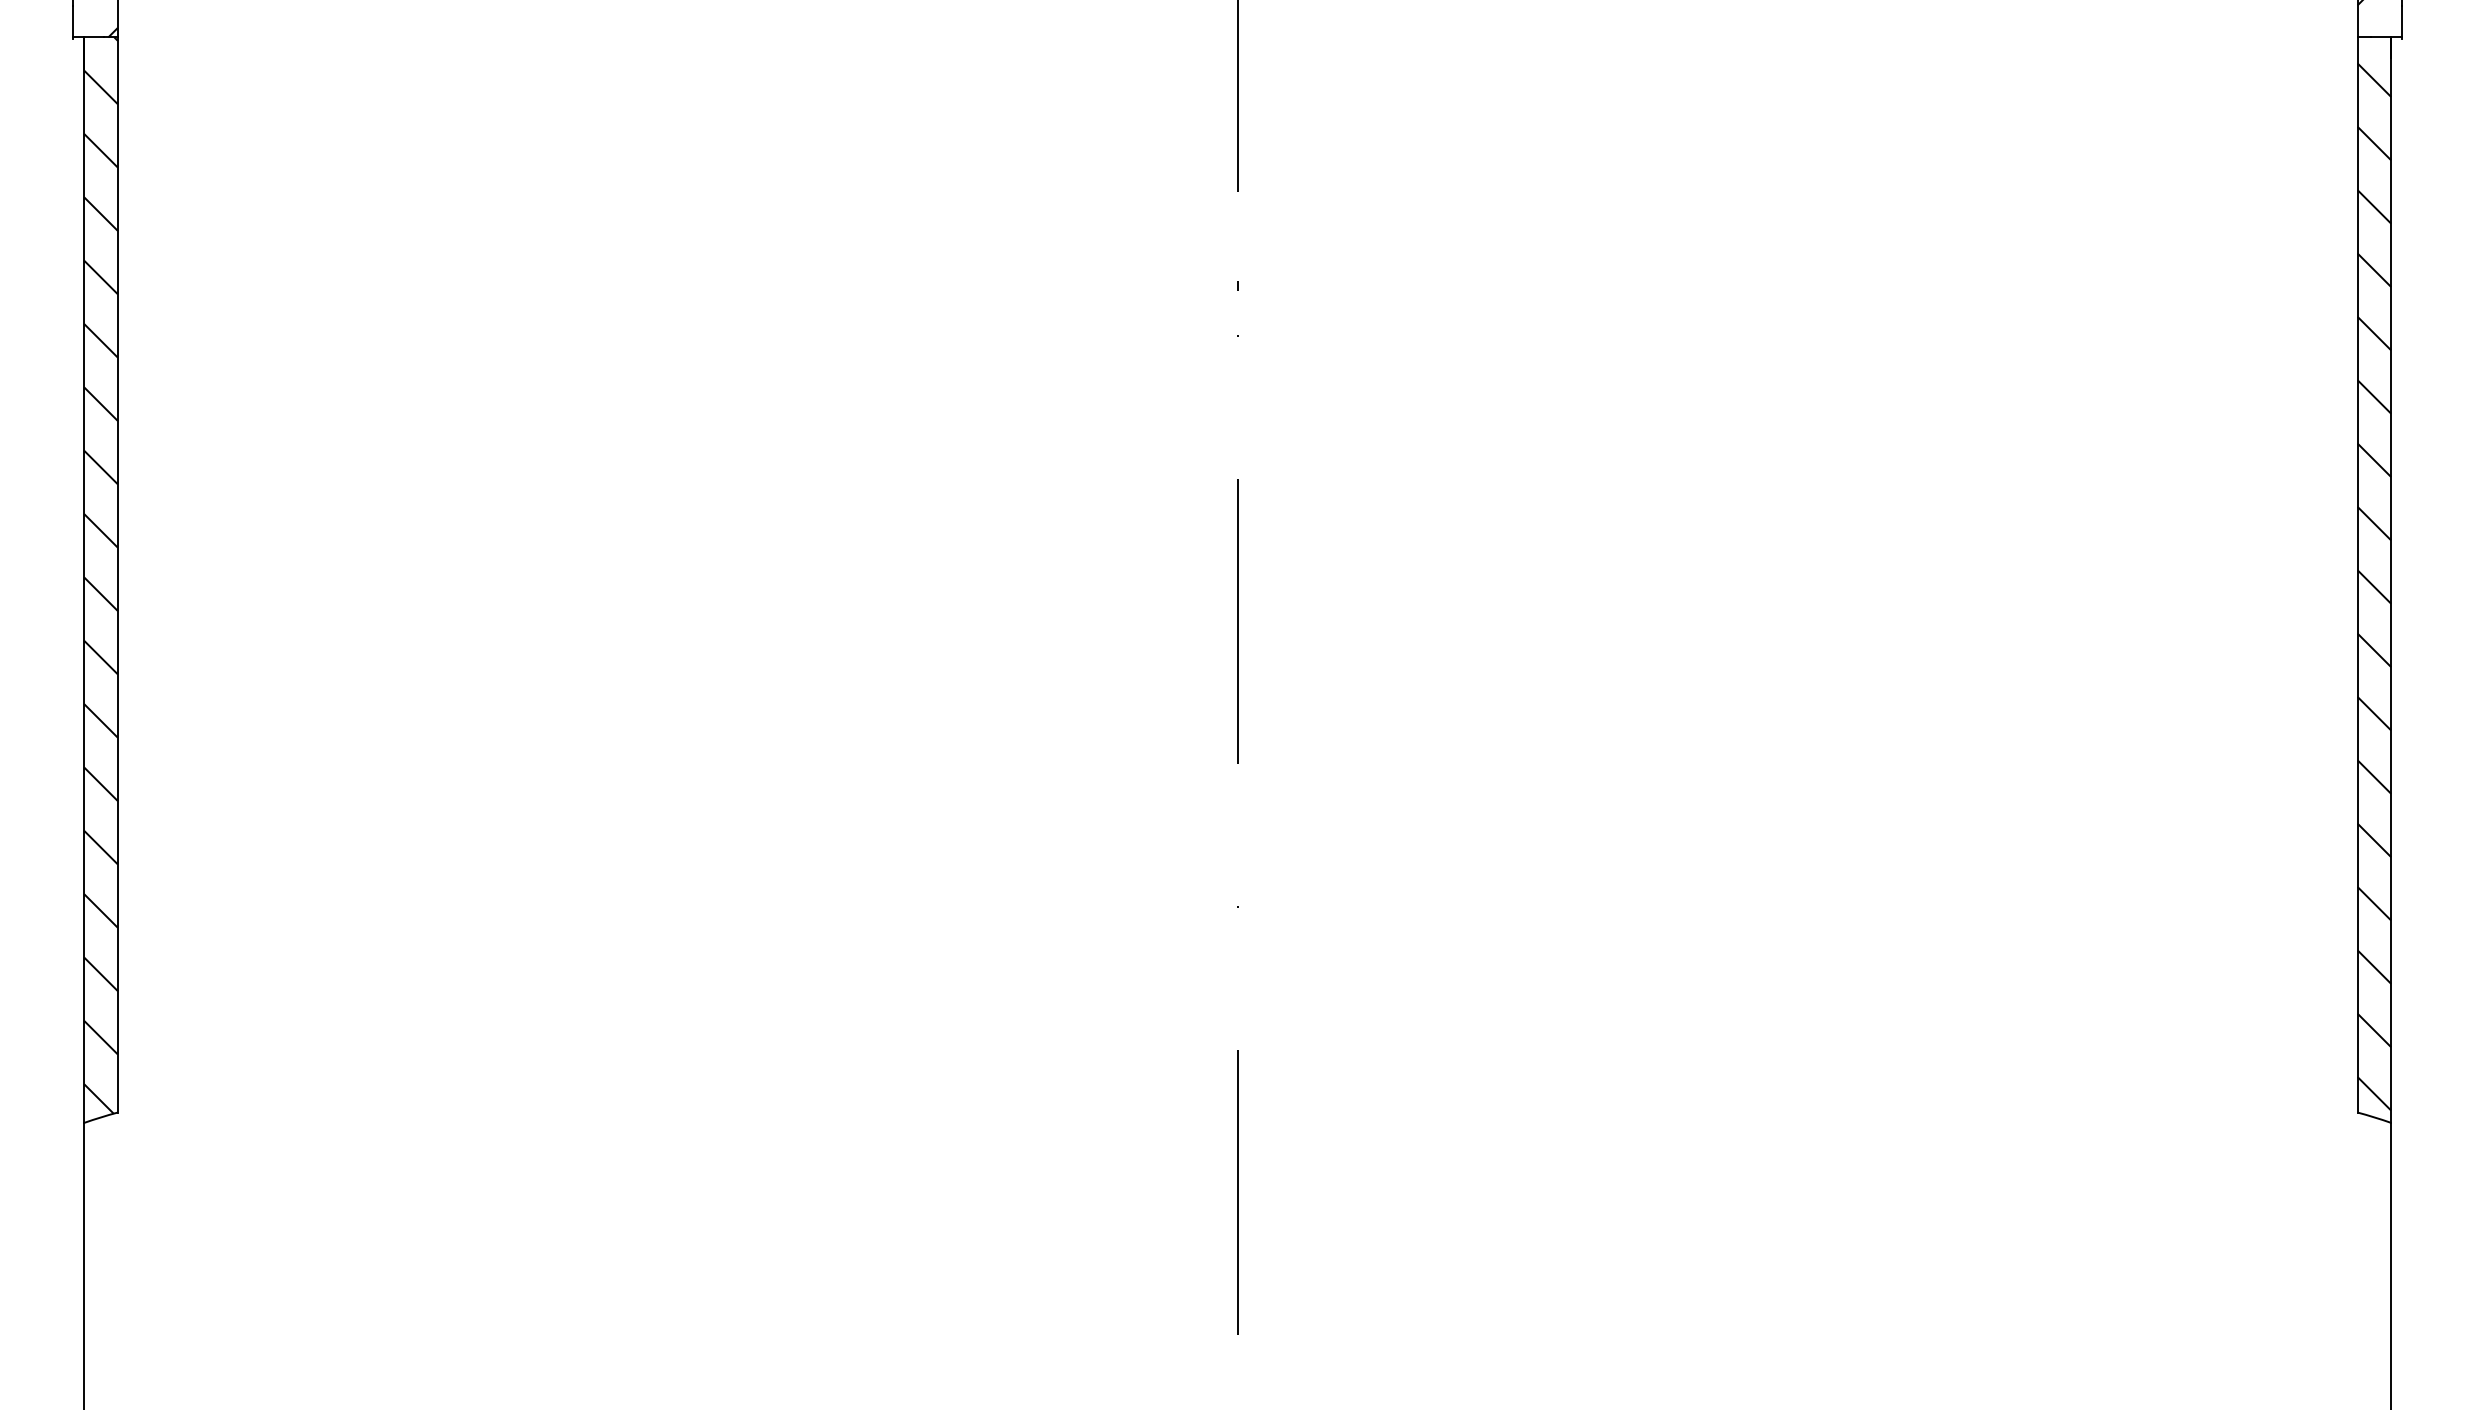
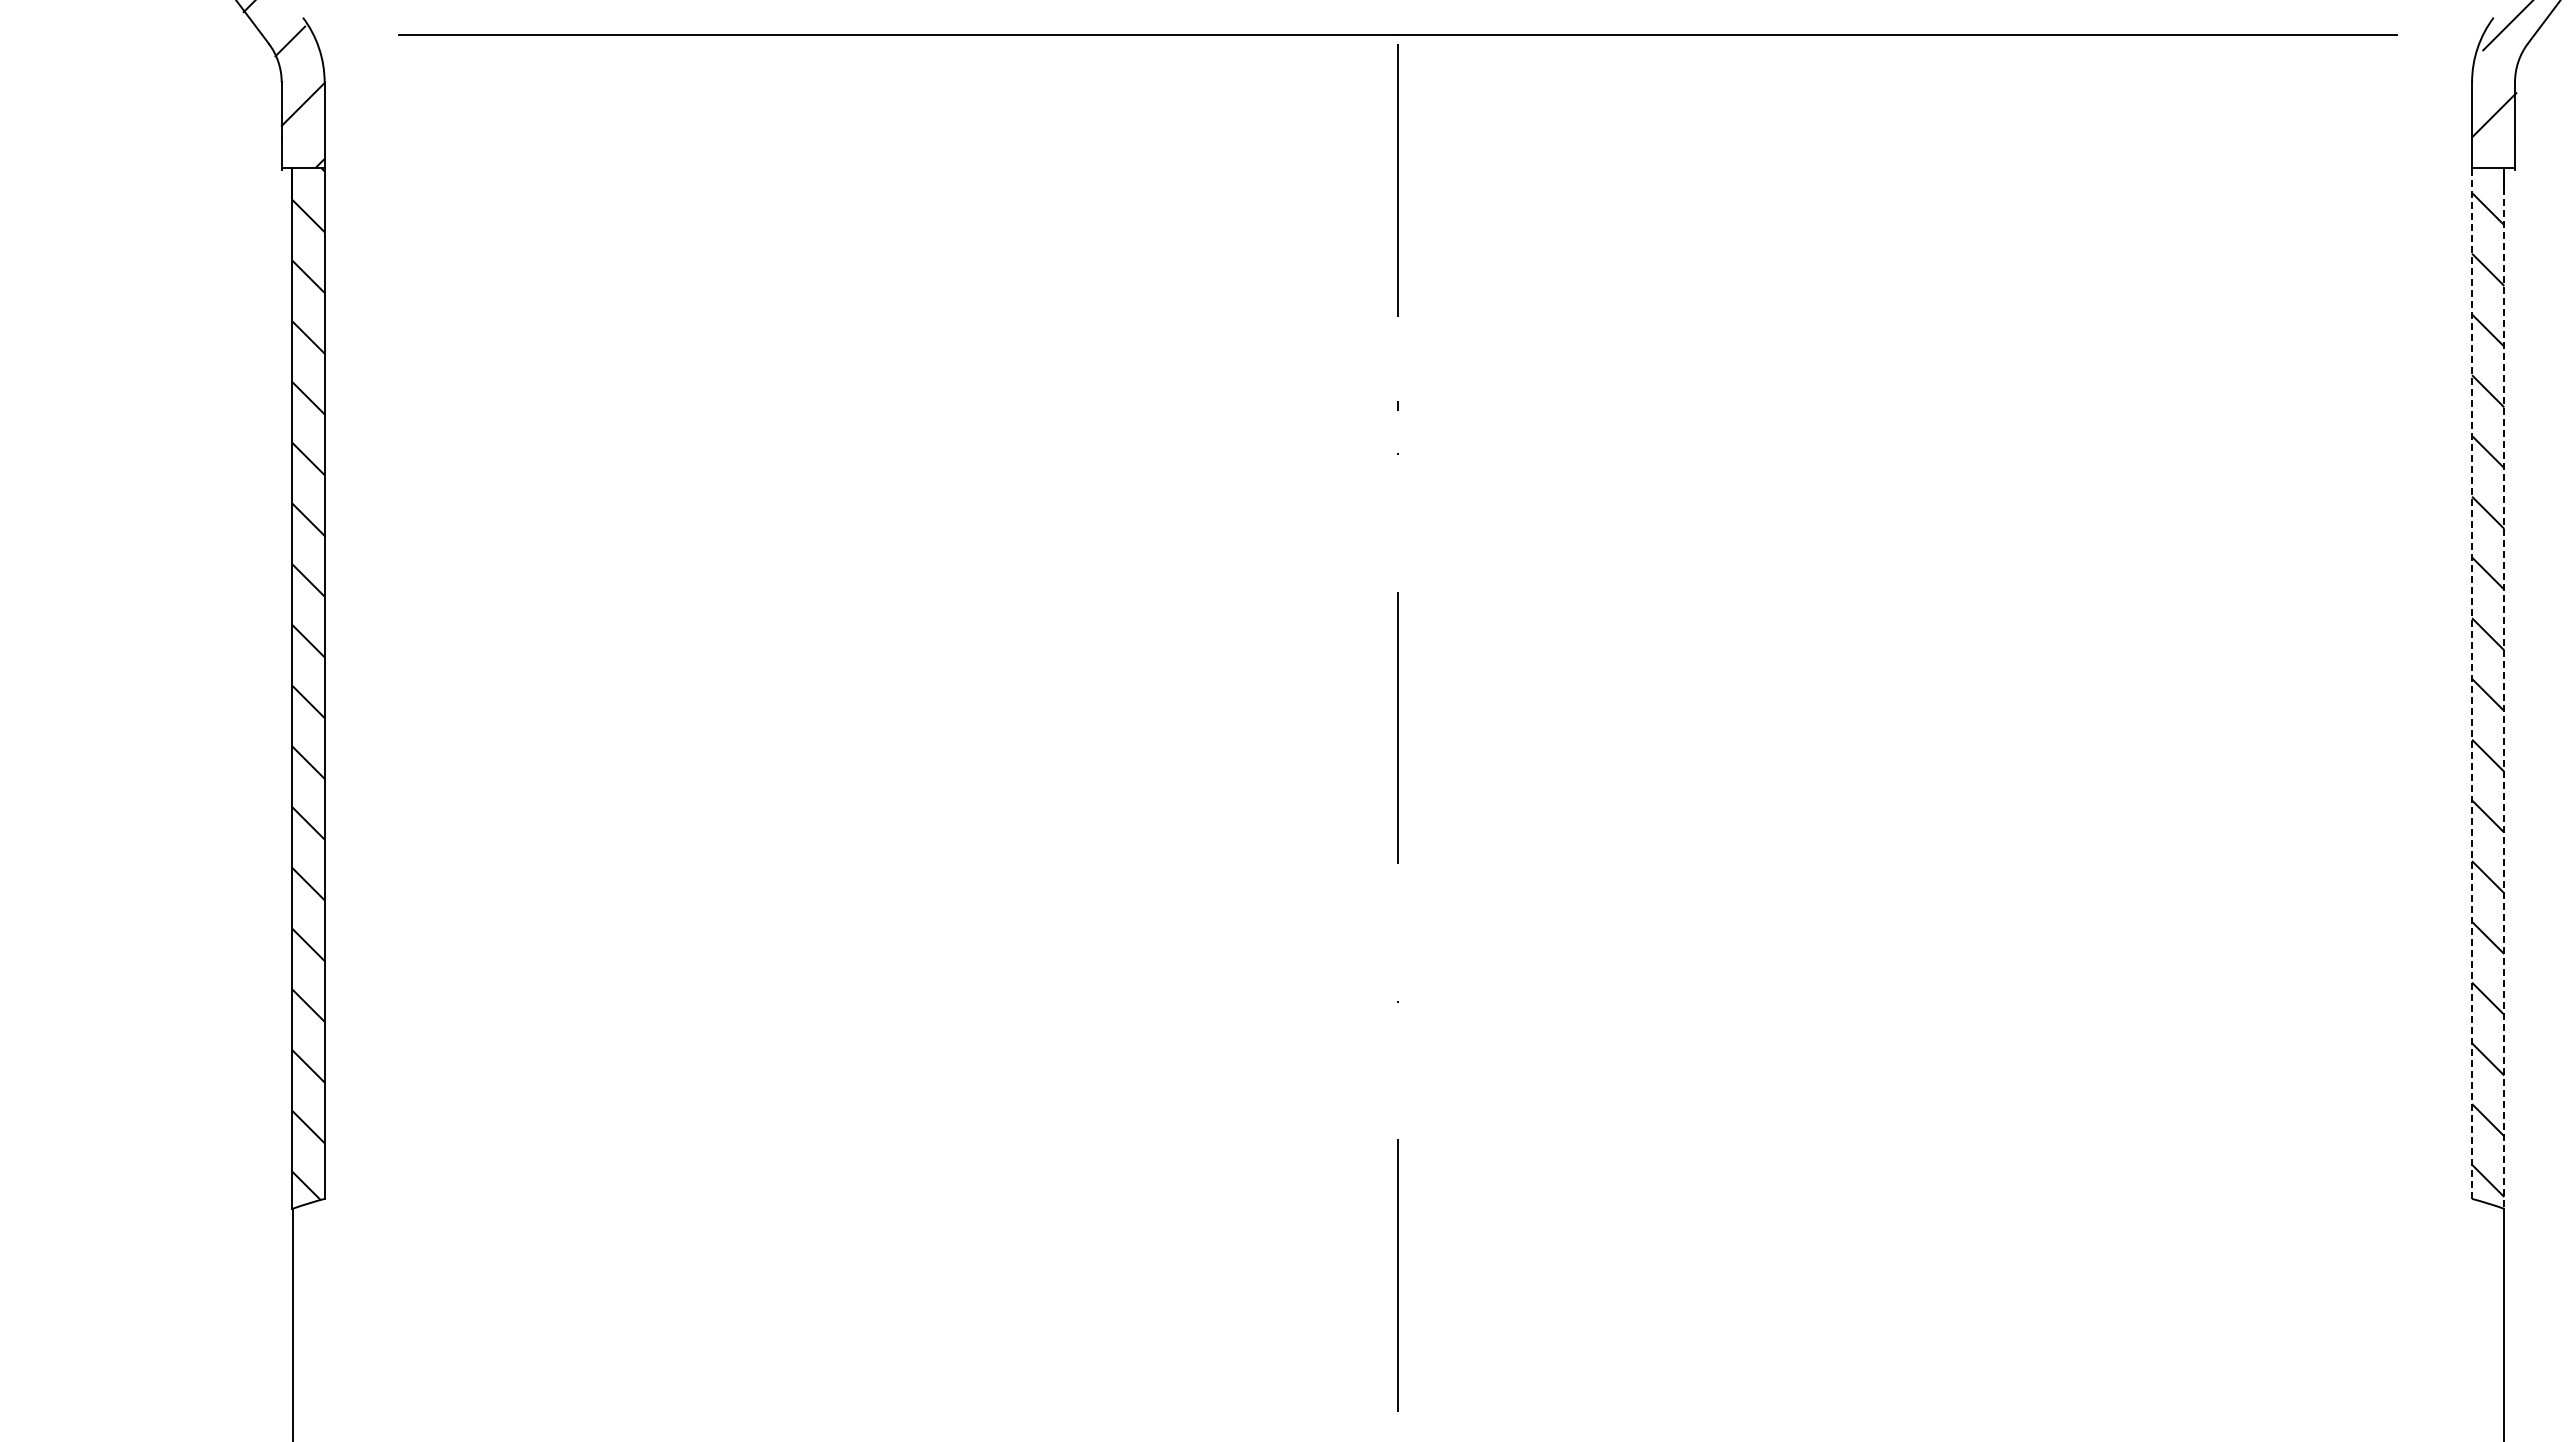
line: (2358, 575) -> (2472, 683), solid -> dashed
line: (2391, 590) -> (2504, 698), solid -> dashed

